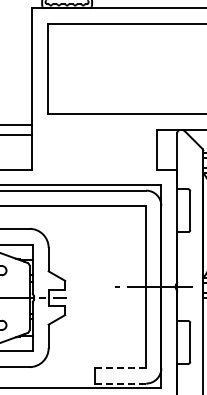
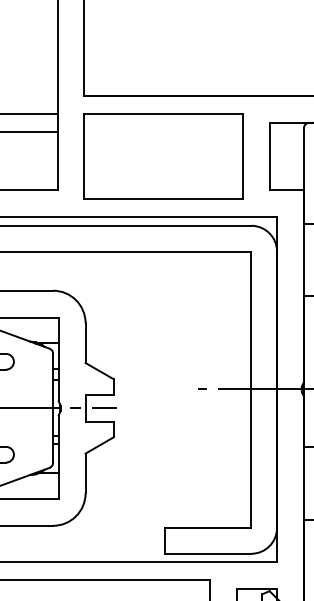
part: (94, 149) -> (163, 155), added
line: (121, 368) -> (209, 528), dashed -> solid
line: (120, 383) -> (207, 553), dashed -> solid

